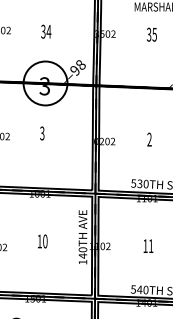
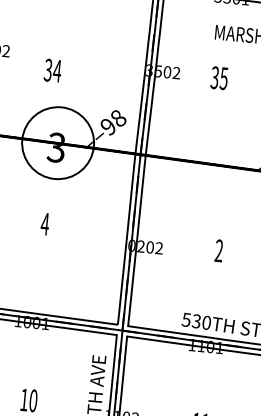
text: (46, 31) -> (53, 70), moved
text: (151, 34) -> (218, 77), moved
text: (41, 133) -> (43, 224), 3 -> 4

